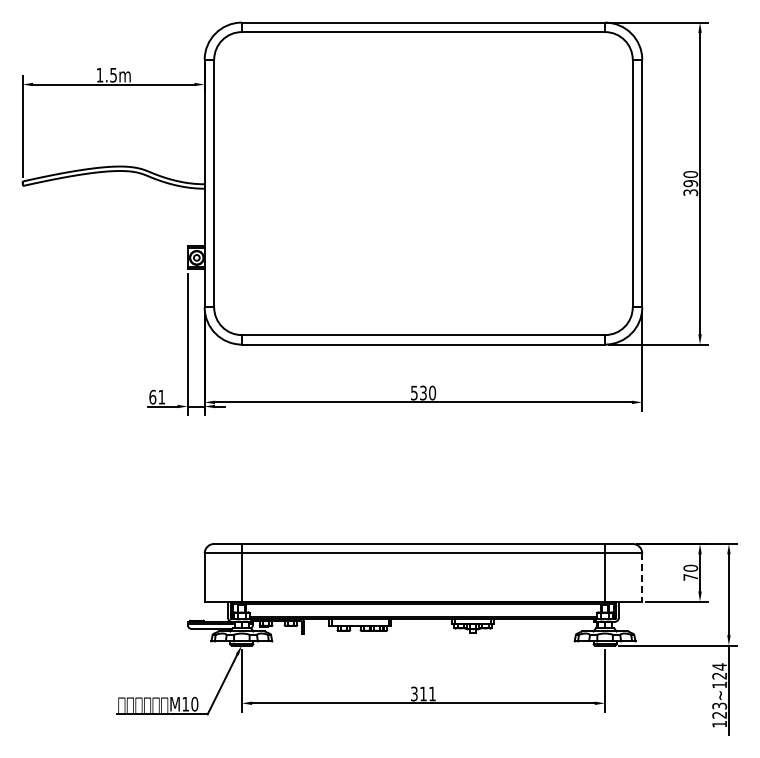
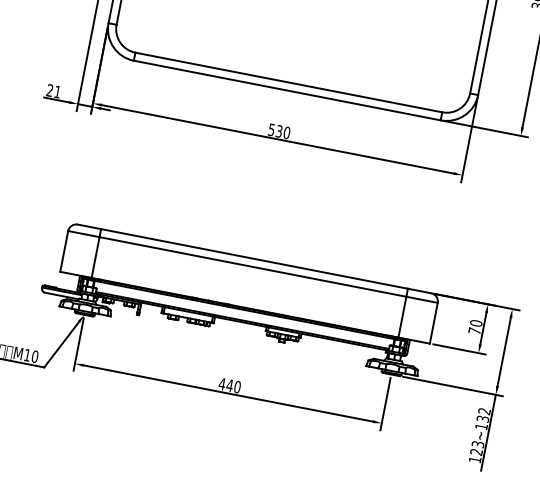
text: (152, 396) -> (49, 89), 61 -> 21
line: (642, 578) -> (433, 324), dashed -> solid
text: (719, 671) -> (483, 415), 123~124 -> 123~132
text: (423, 693) -> (230, 385), 311 -> 440

